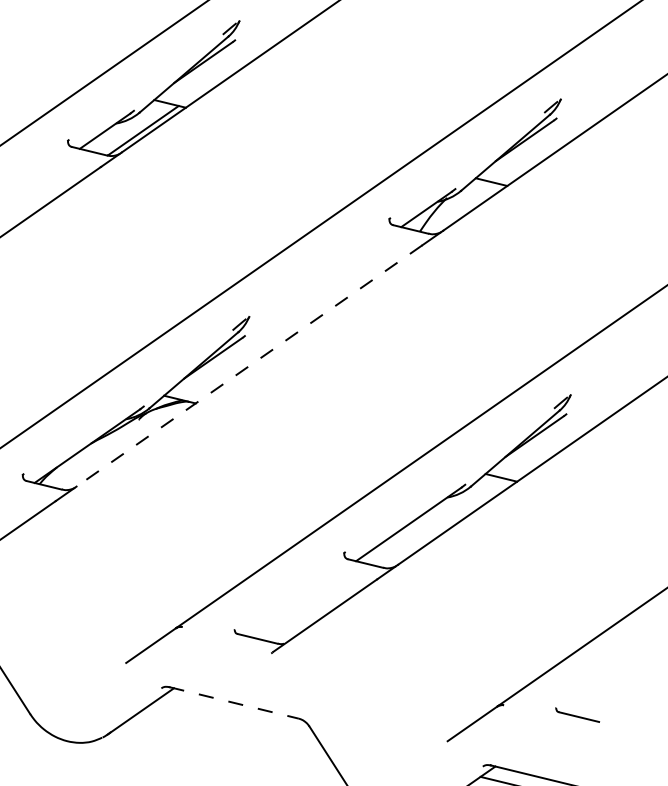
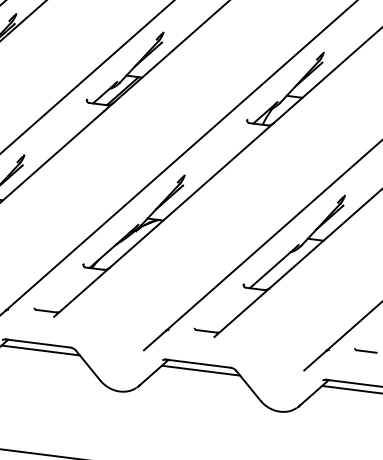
line: (249, 366) -> (187, 199), dashed -> solid
line: (234, 702) -> (198, 363), dashed -> solid
line: (236, 717) -> (200, 370), added

